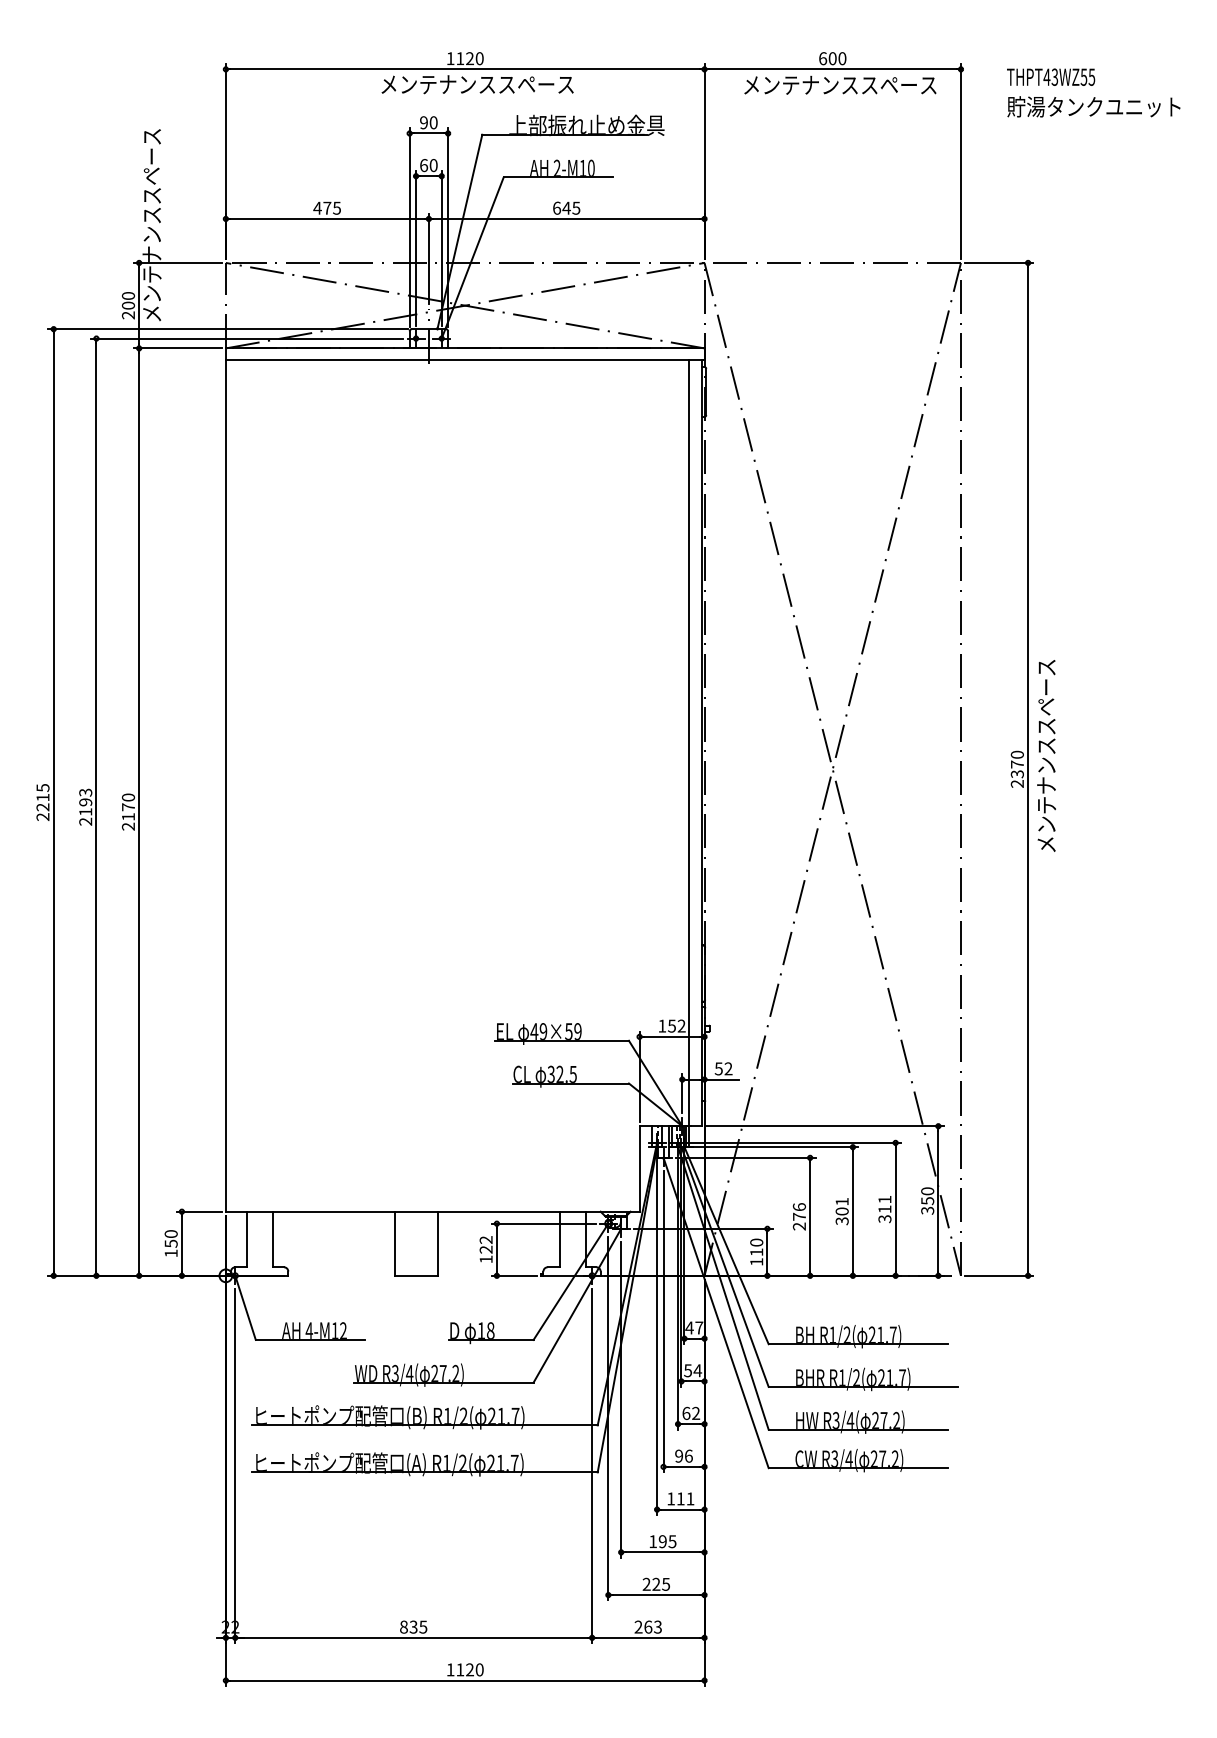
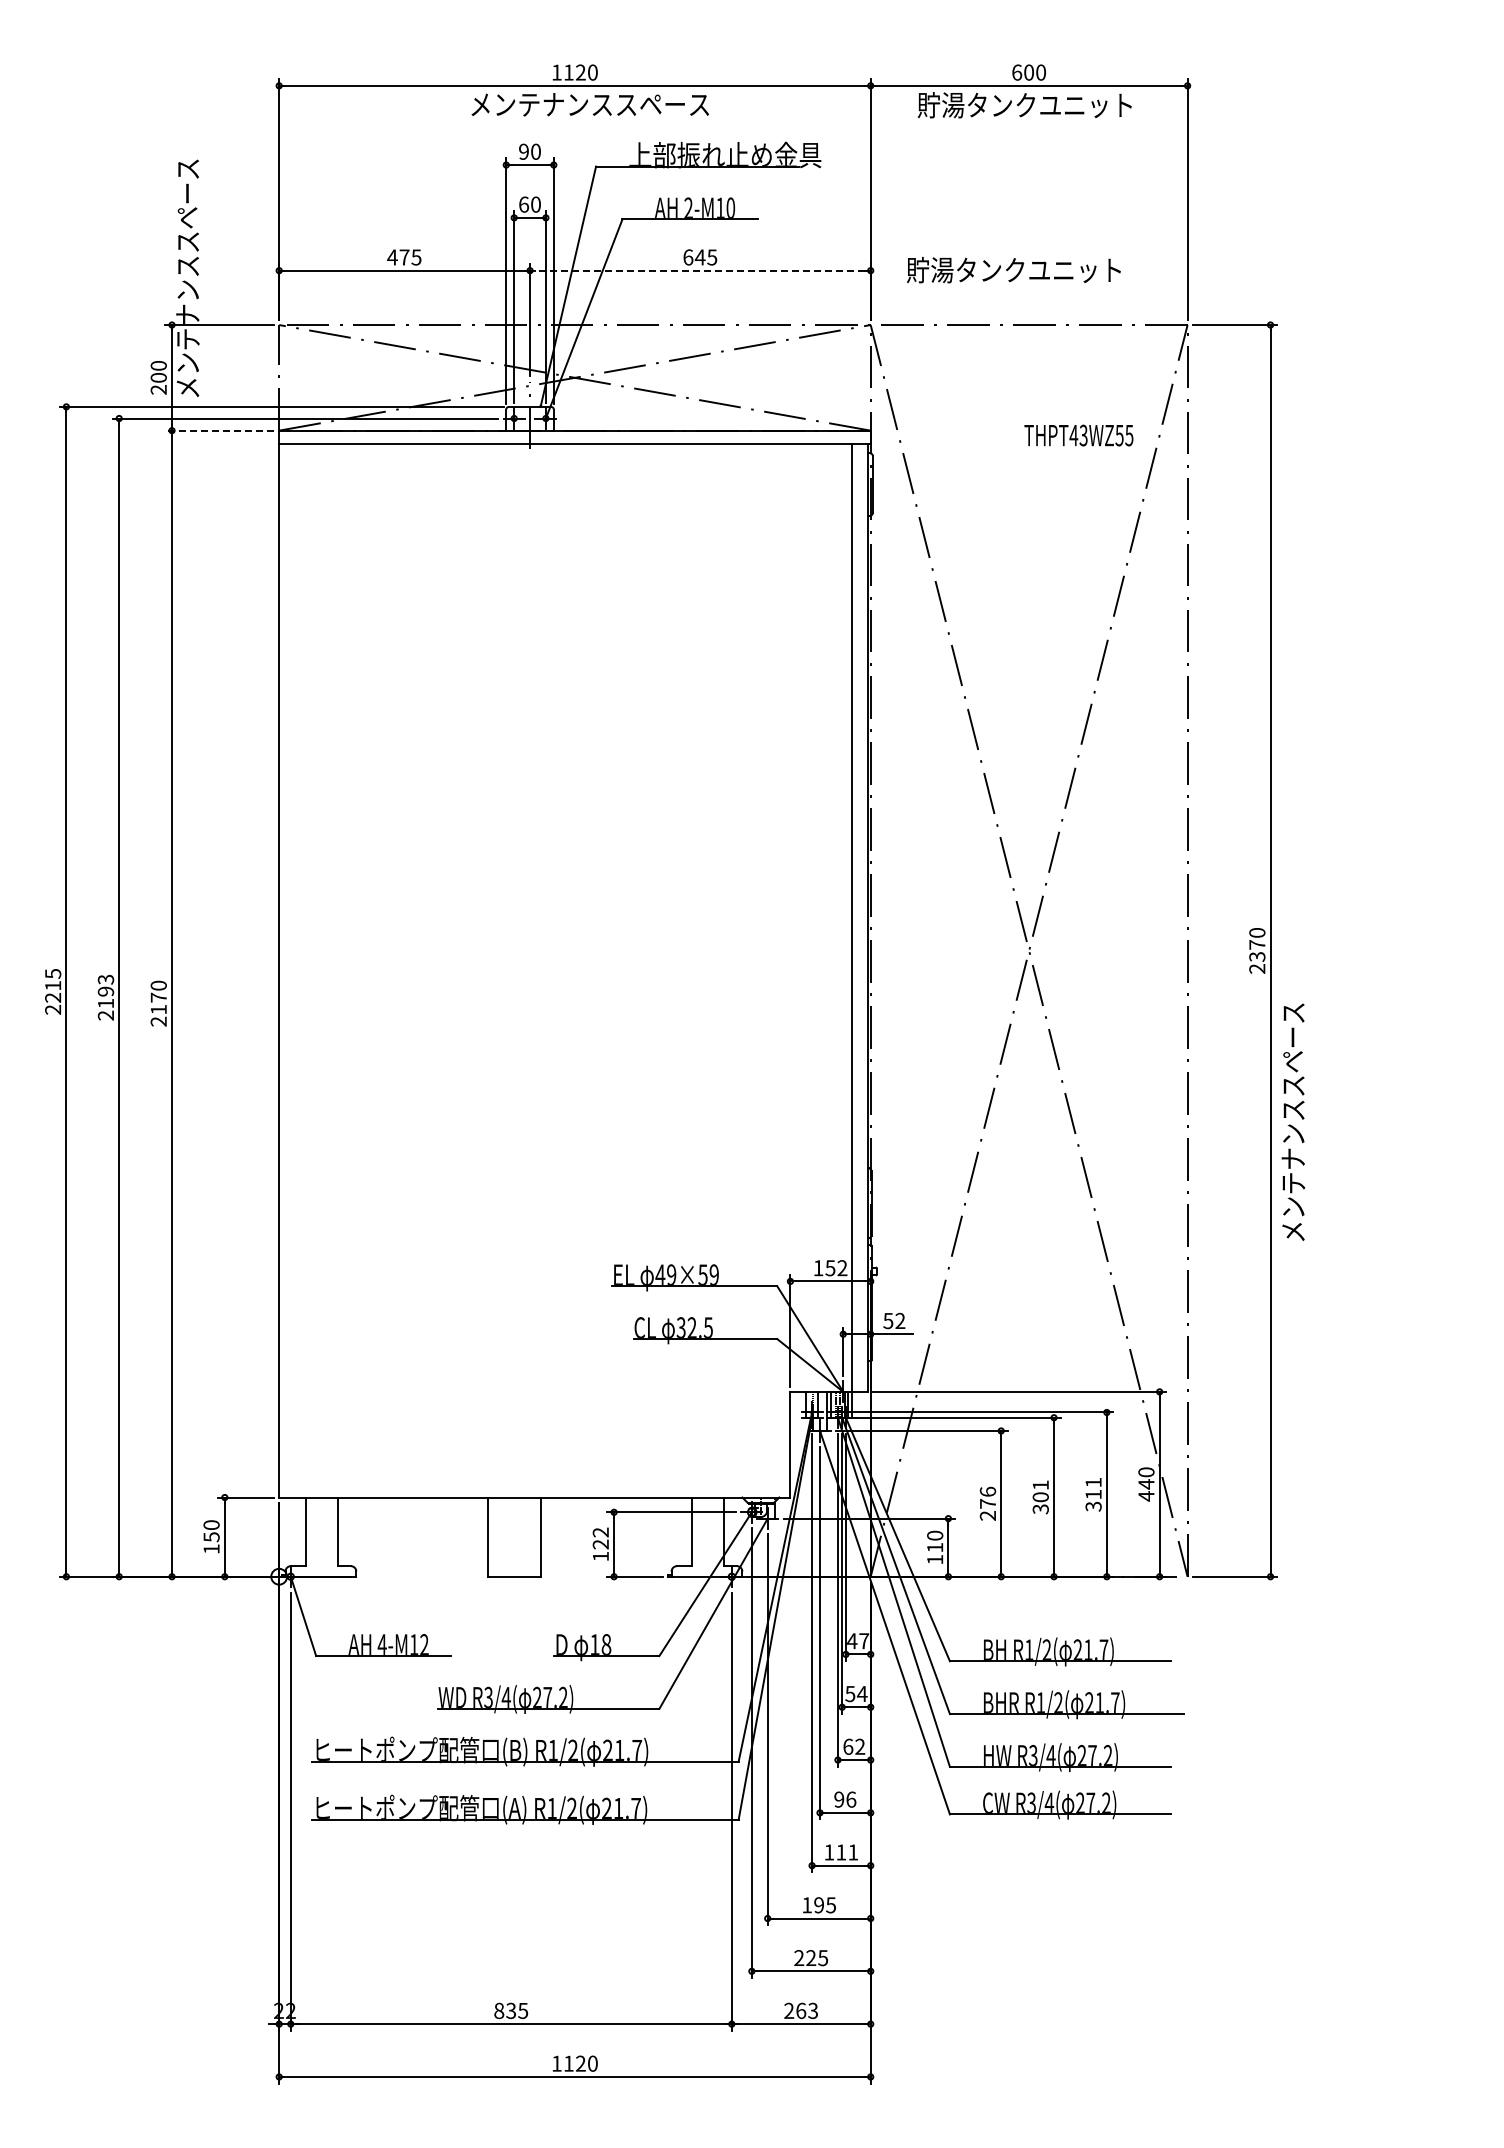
text: (1050, 77) -> (1078, 435), moved
text: (839, 85) -> (1037, 105), メンテナンススペース -> 貯湯タンクユニット
text: (1093, 107) -> (1013, 270), moved
line: (566, 218) -> (699, 270), solid -> dashed
line: (177, 348) -> (219, 430), solid -> dashed
text: (1046, 755) -> (1293, 1121), moved
text: (927, 1206) -> (1146, 1490), 350 -> 440

